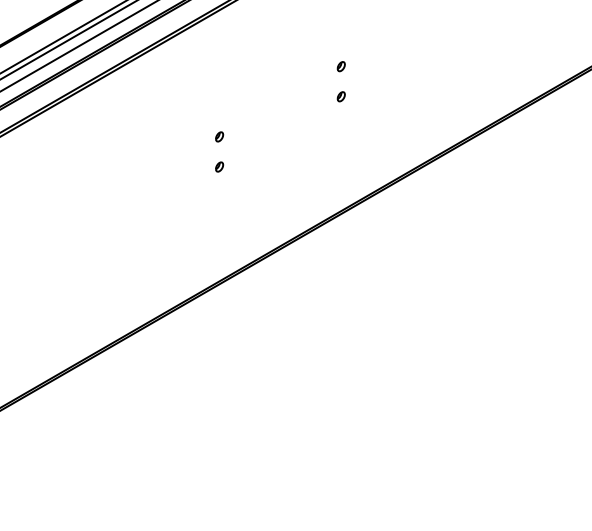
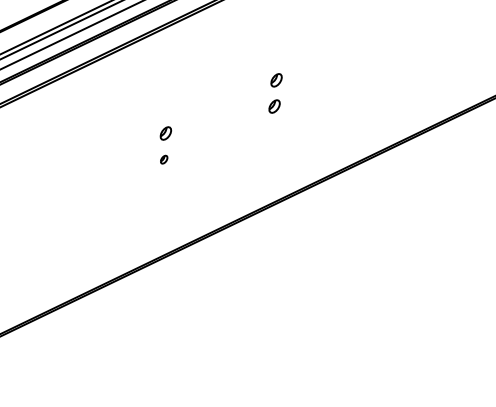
part: (340, 66) -> (275, 80), size x1.6
part: (340, 96) -> (273, 106), size x1.6
part: (219, 136) -> (166, 133), size x1.6

